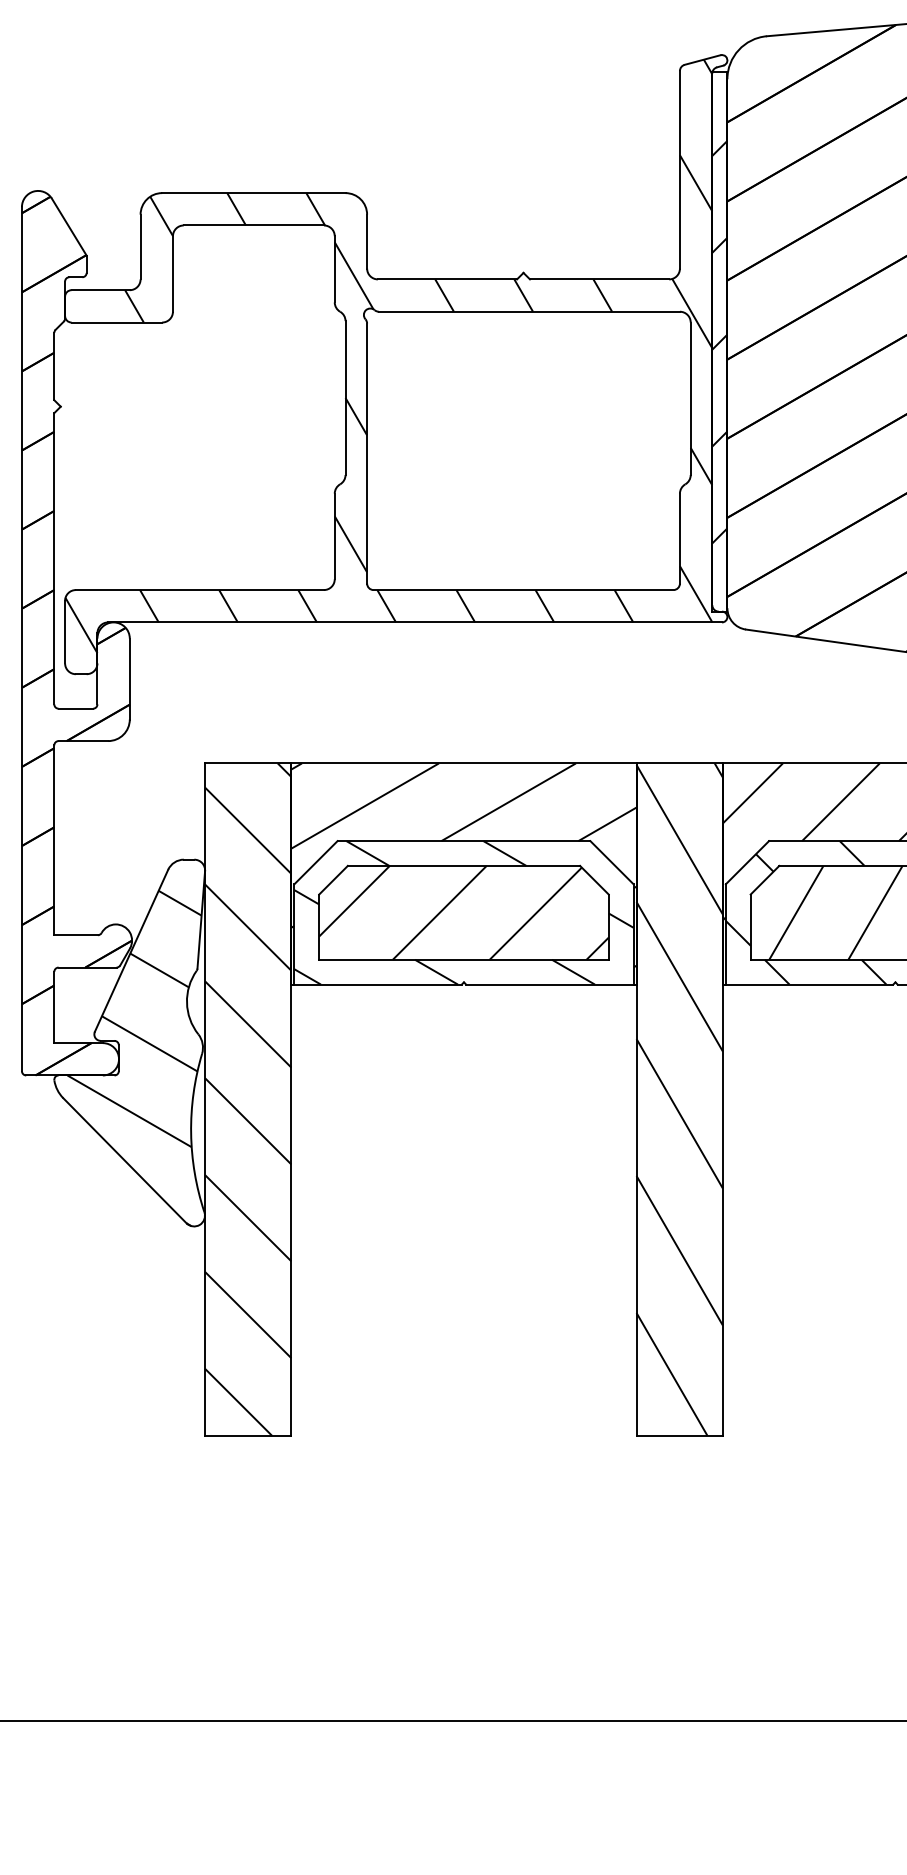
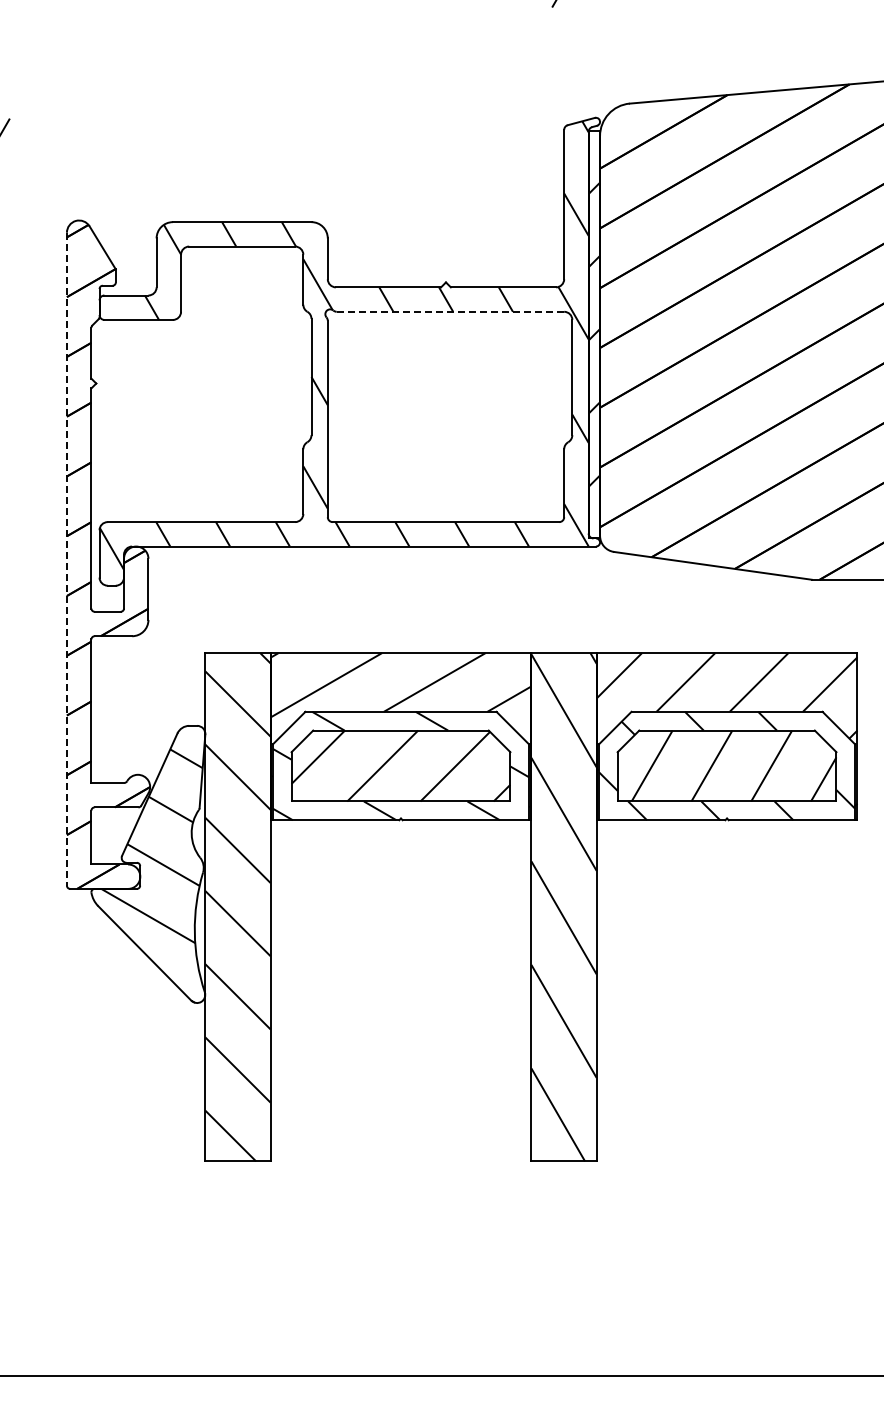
line: (529, 311) -> (450, 311), solid -> dashed
line: (21, 639) -> (66, 559), solid -> dashed

